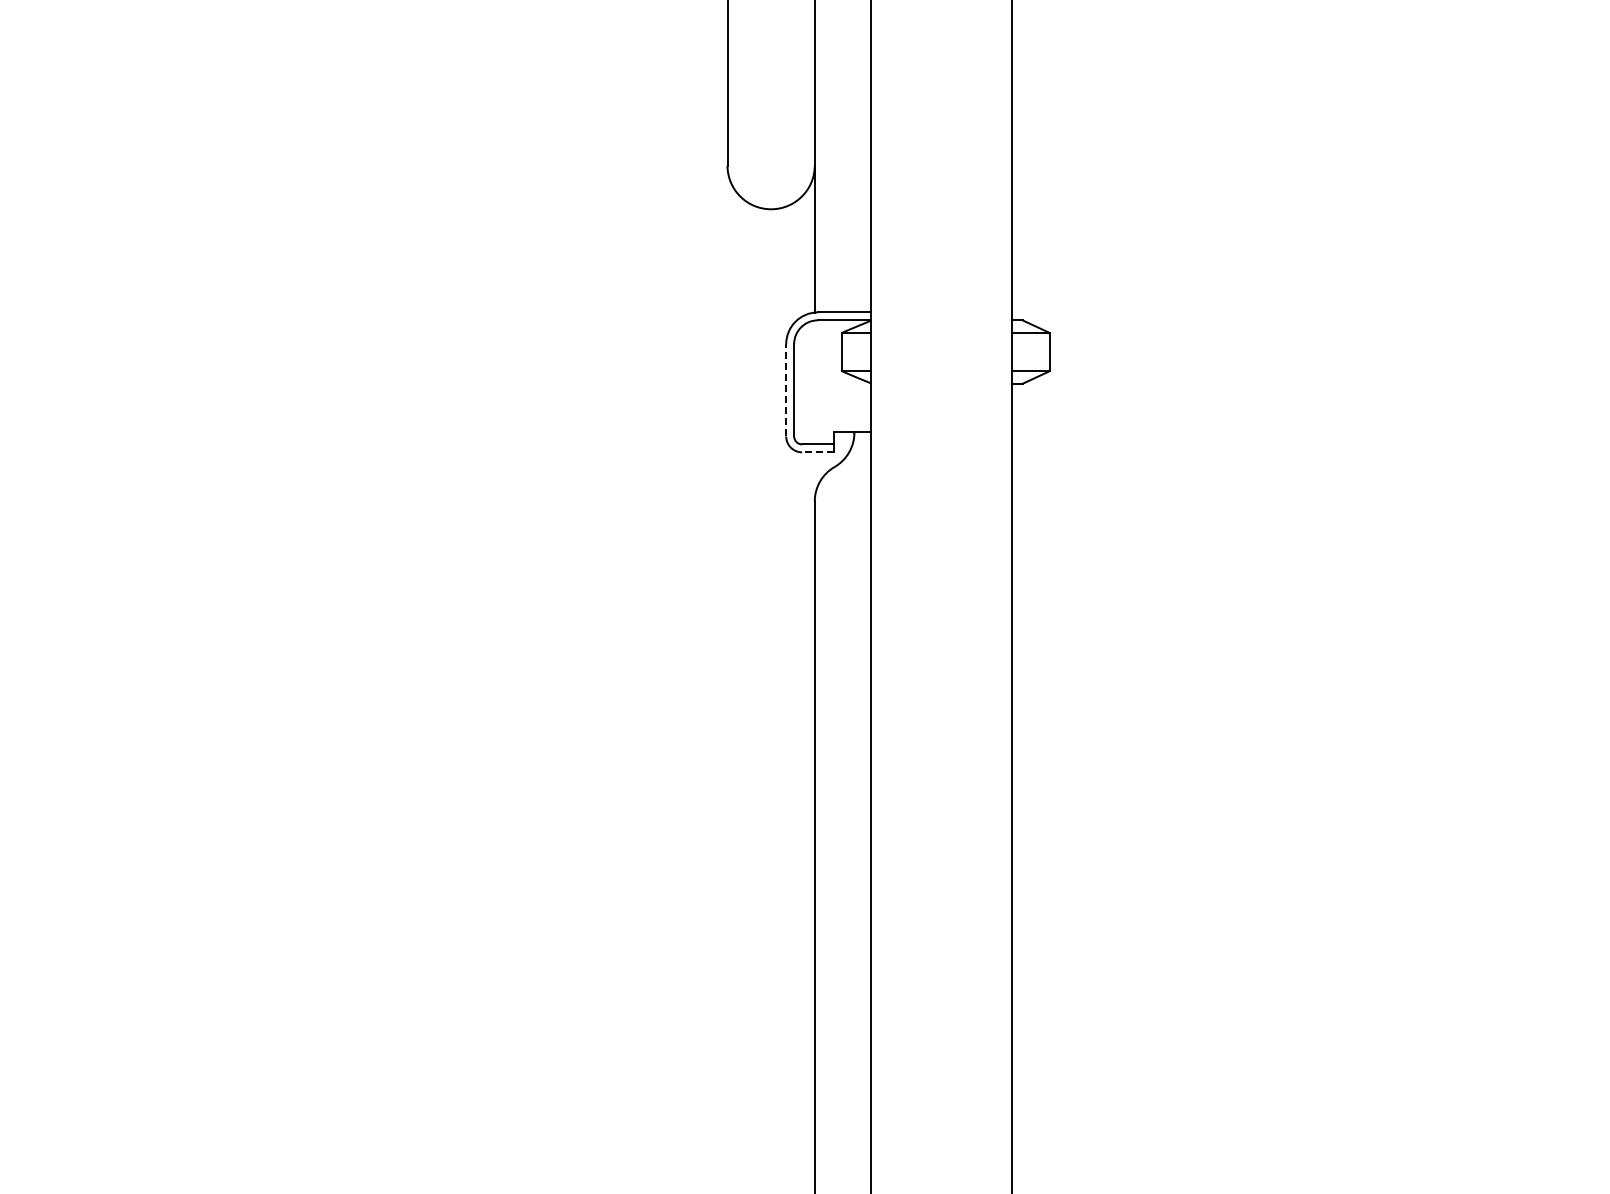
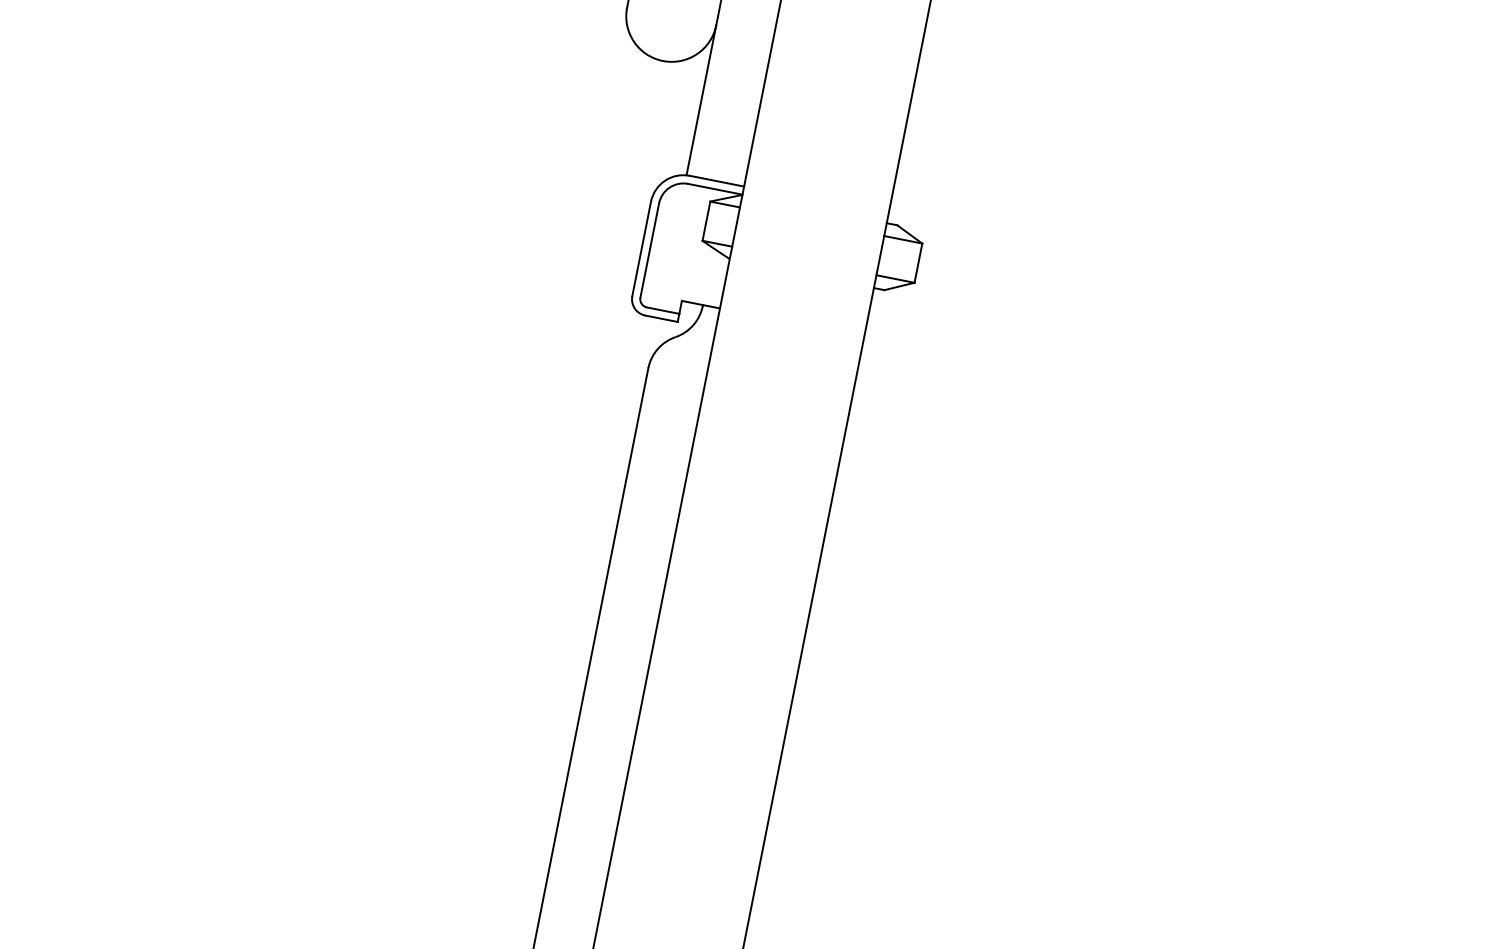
line: (786, 389) -> (642, 248), dashed -> solid
line: (817, 452) -> (661, 318), dashed -> solid

